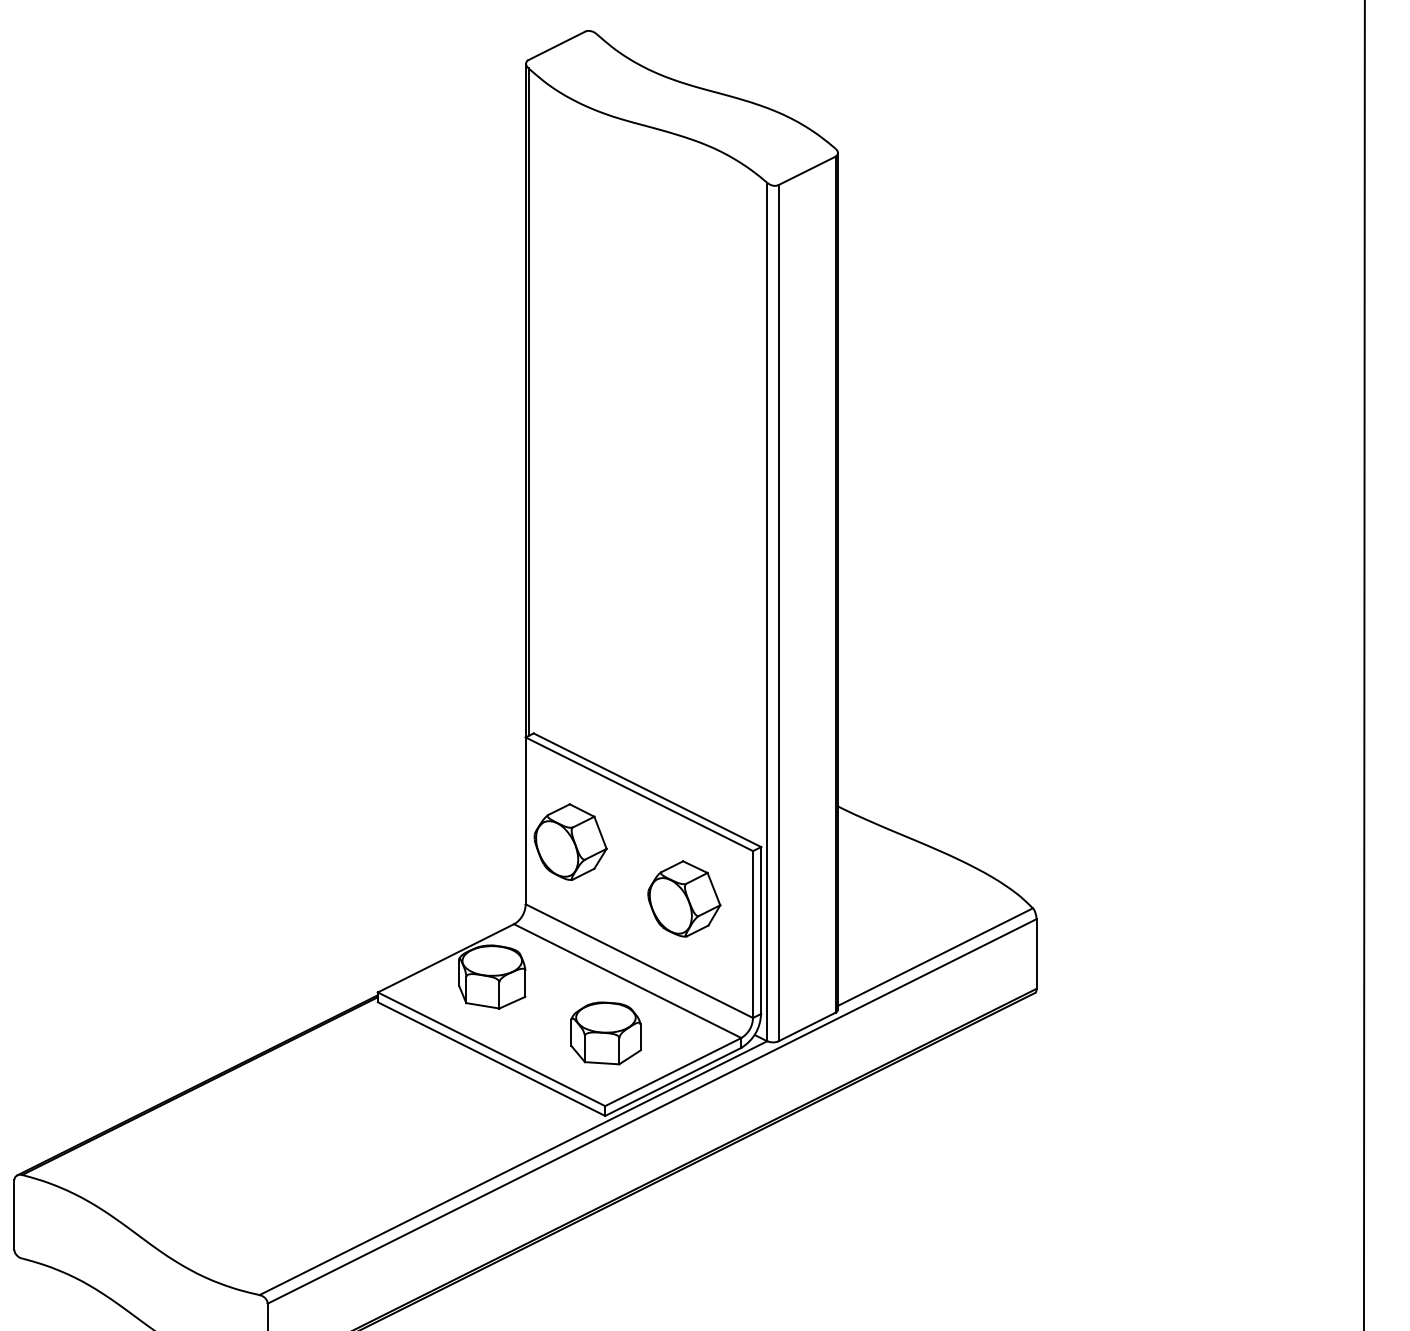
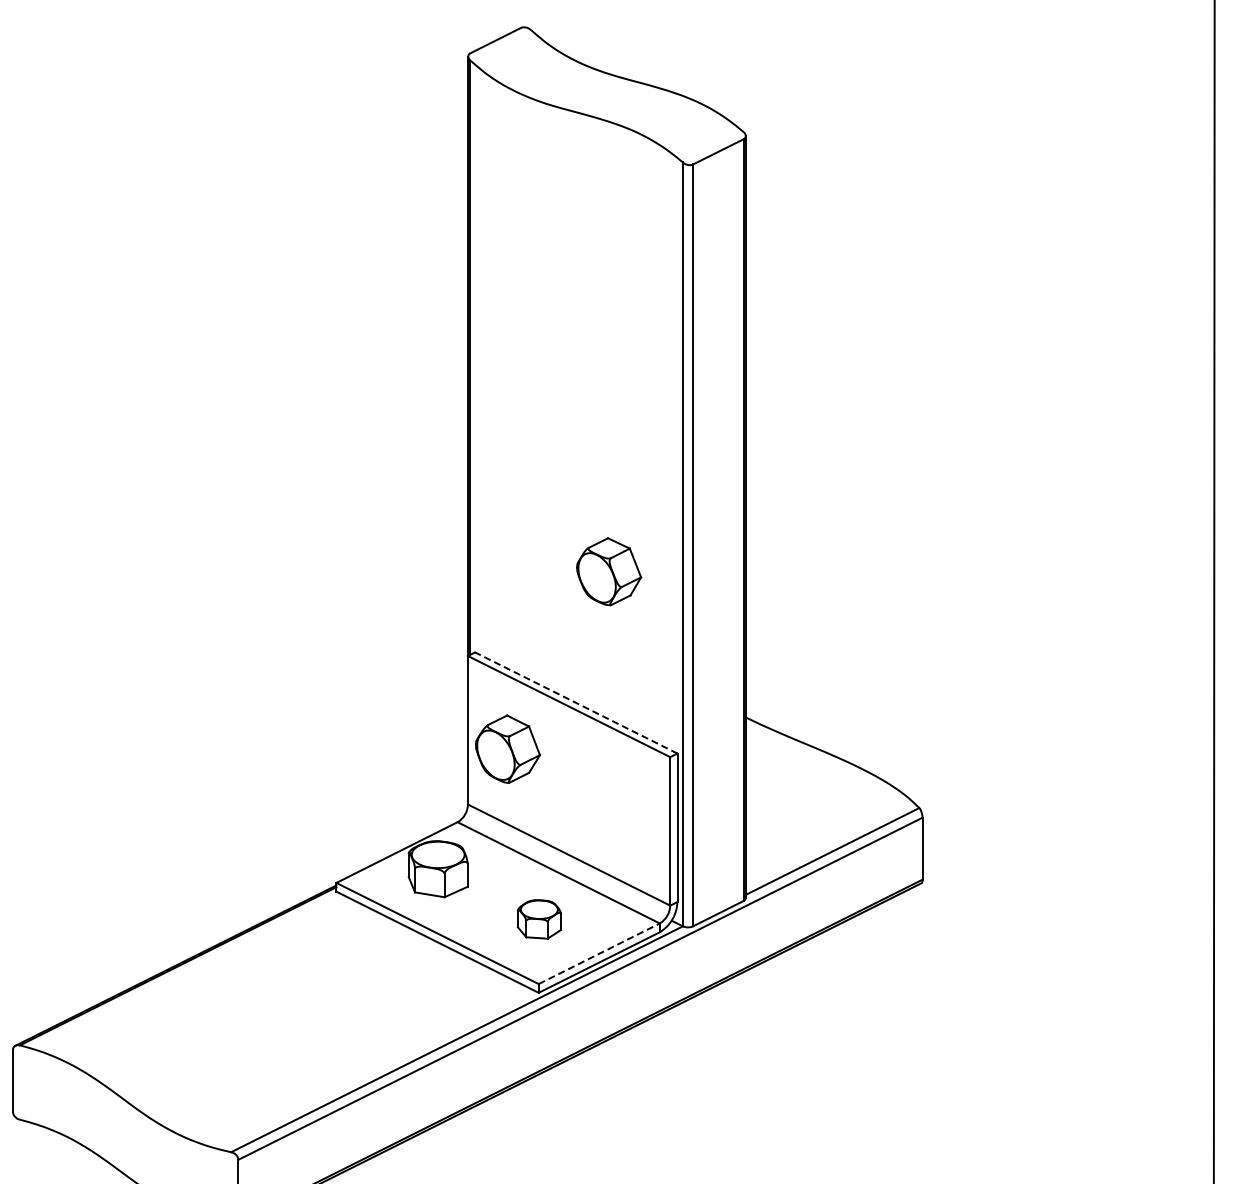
line: (646, 789) -> (575, 702), solid -> dashed
part: (684, 898) -> (609, 571), moved
part: (606, 1033) -> (539, 919), size x0.7
line: (673, 1071) -> (599, 953), solid -> dashed

